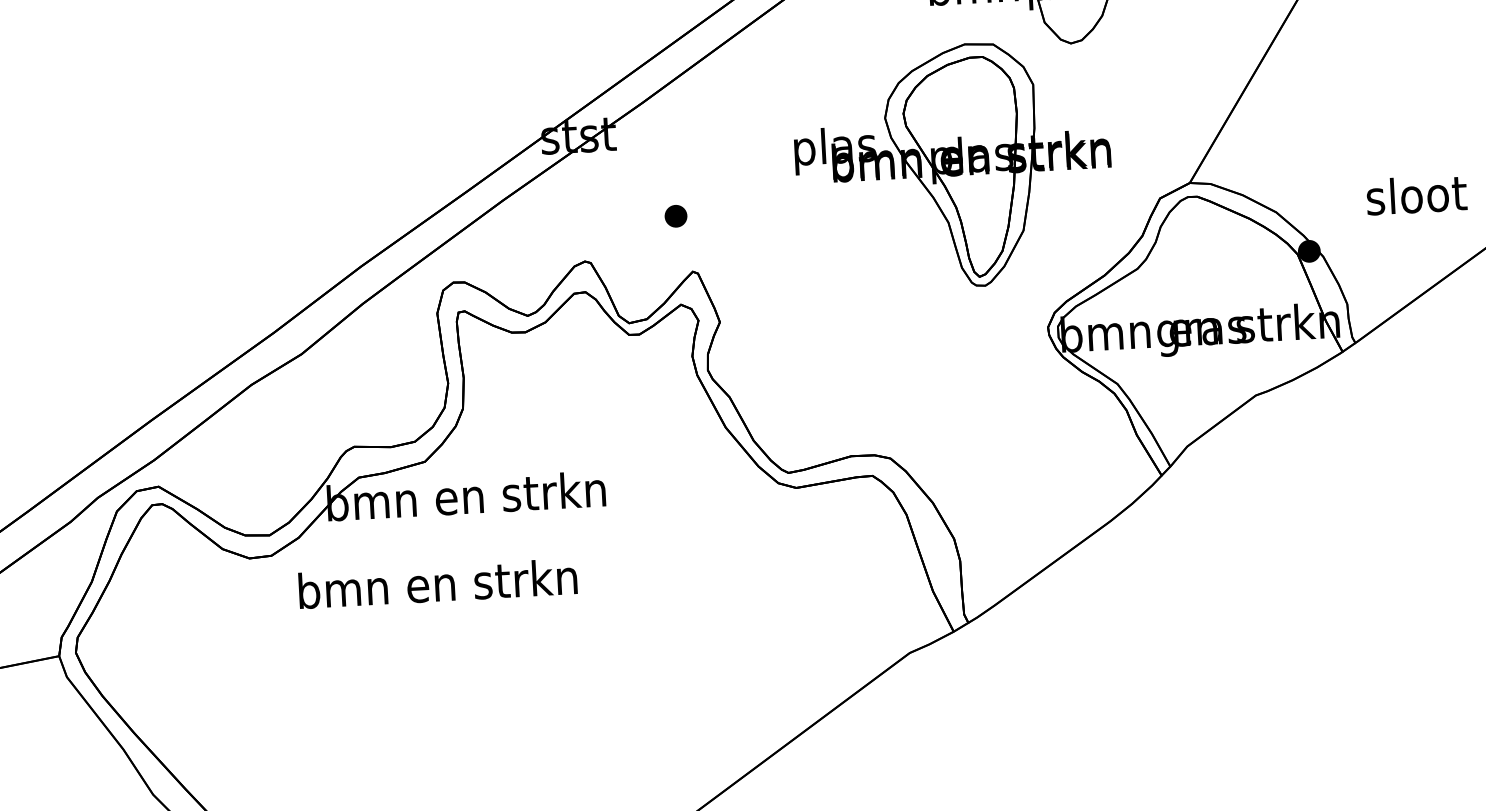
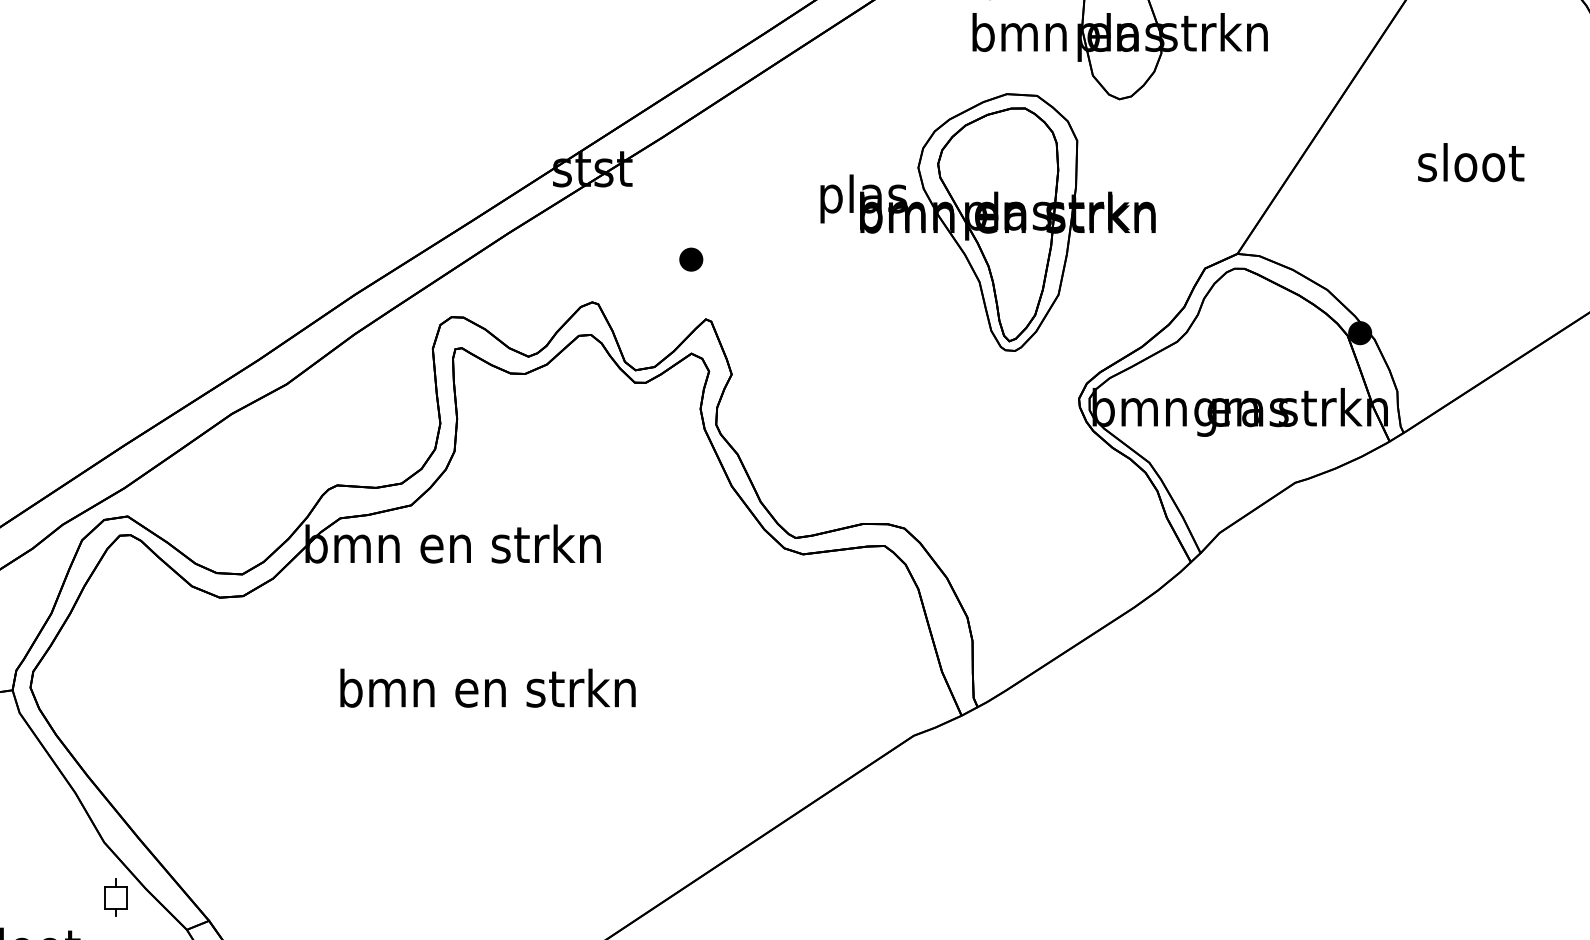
text: (1417, 194) -> (1471, 162), moved
text: (437, 583) -> (487, 687), moved

